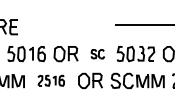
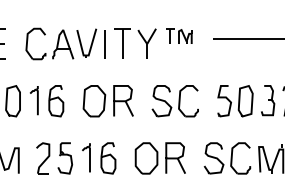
part: (66, 27) -> (109, 44), added
part: (97, 54) -> (175, 102), size x1.67
part: (51, 80) -> (77, 157), size x1.43

